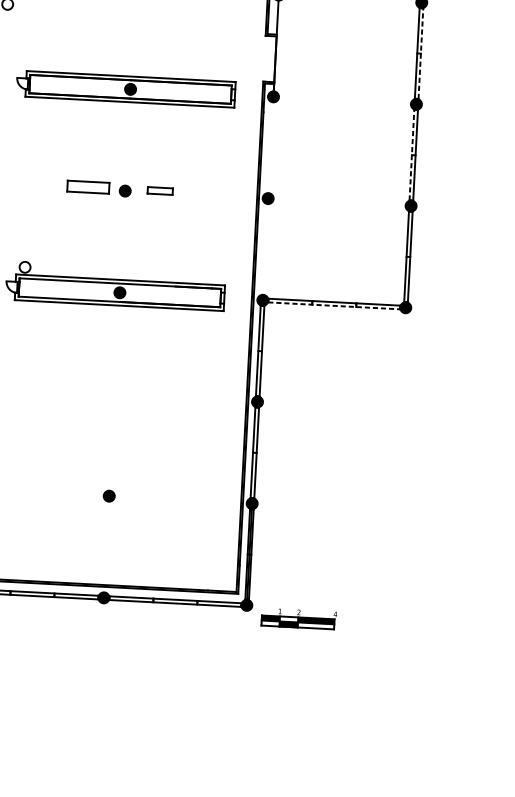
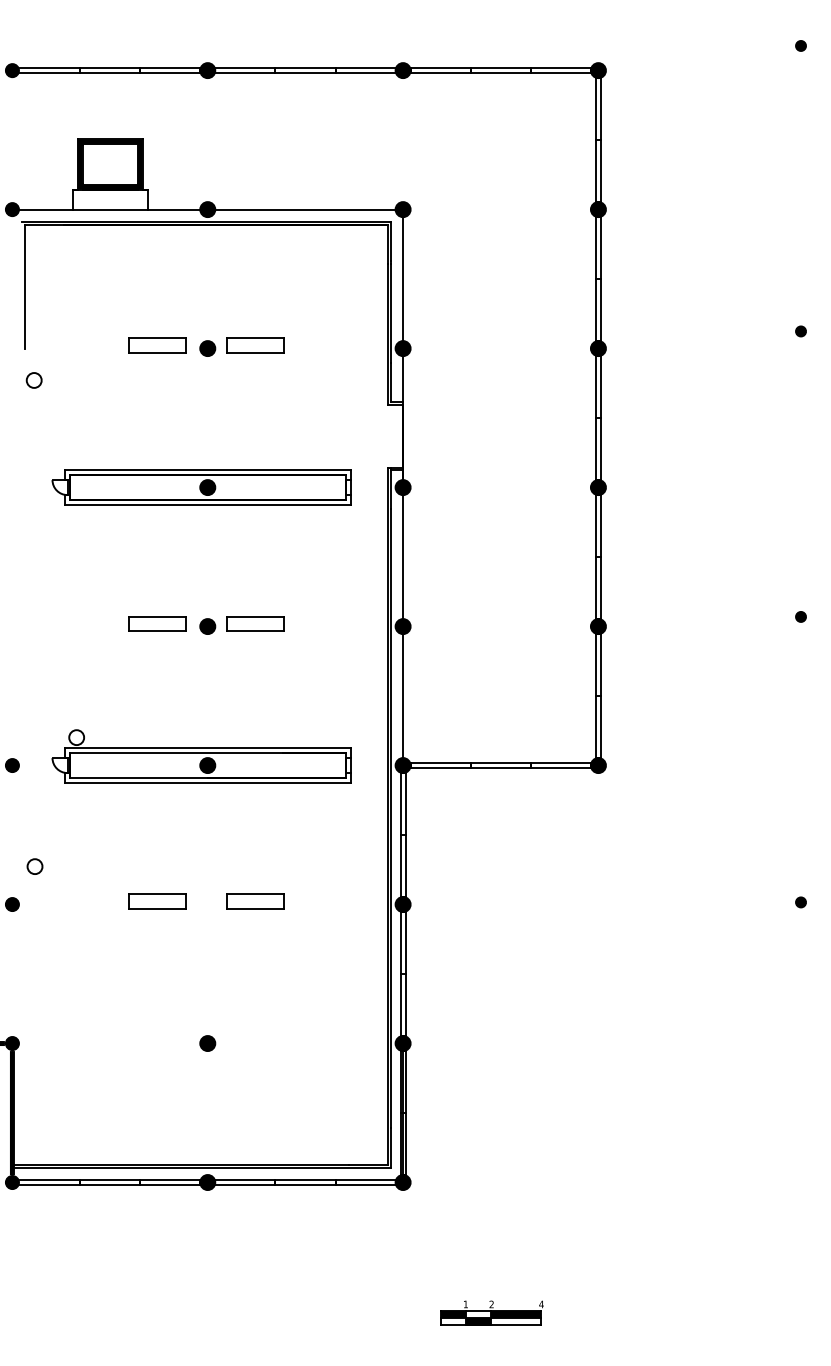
line: (420, 53) -> (600, 418), dashed -> solid
line: (271, 148) -> (403, 557), added
line: (411, 155) -> (595, 557), dashed -> solid
part: (160, 190) -> (255, 623), size x1.67
line: (265, 249) -> (403, 696), added
line: (334, 306) -> (501, 768), dashed -> solid
part: (77, 390) -> (157, 901), added
part: (149, 394) -> (255, 901), added
part: (298, 618) -> (491, 1312), moved

